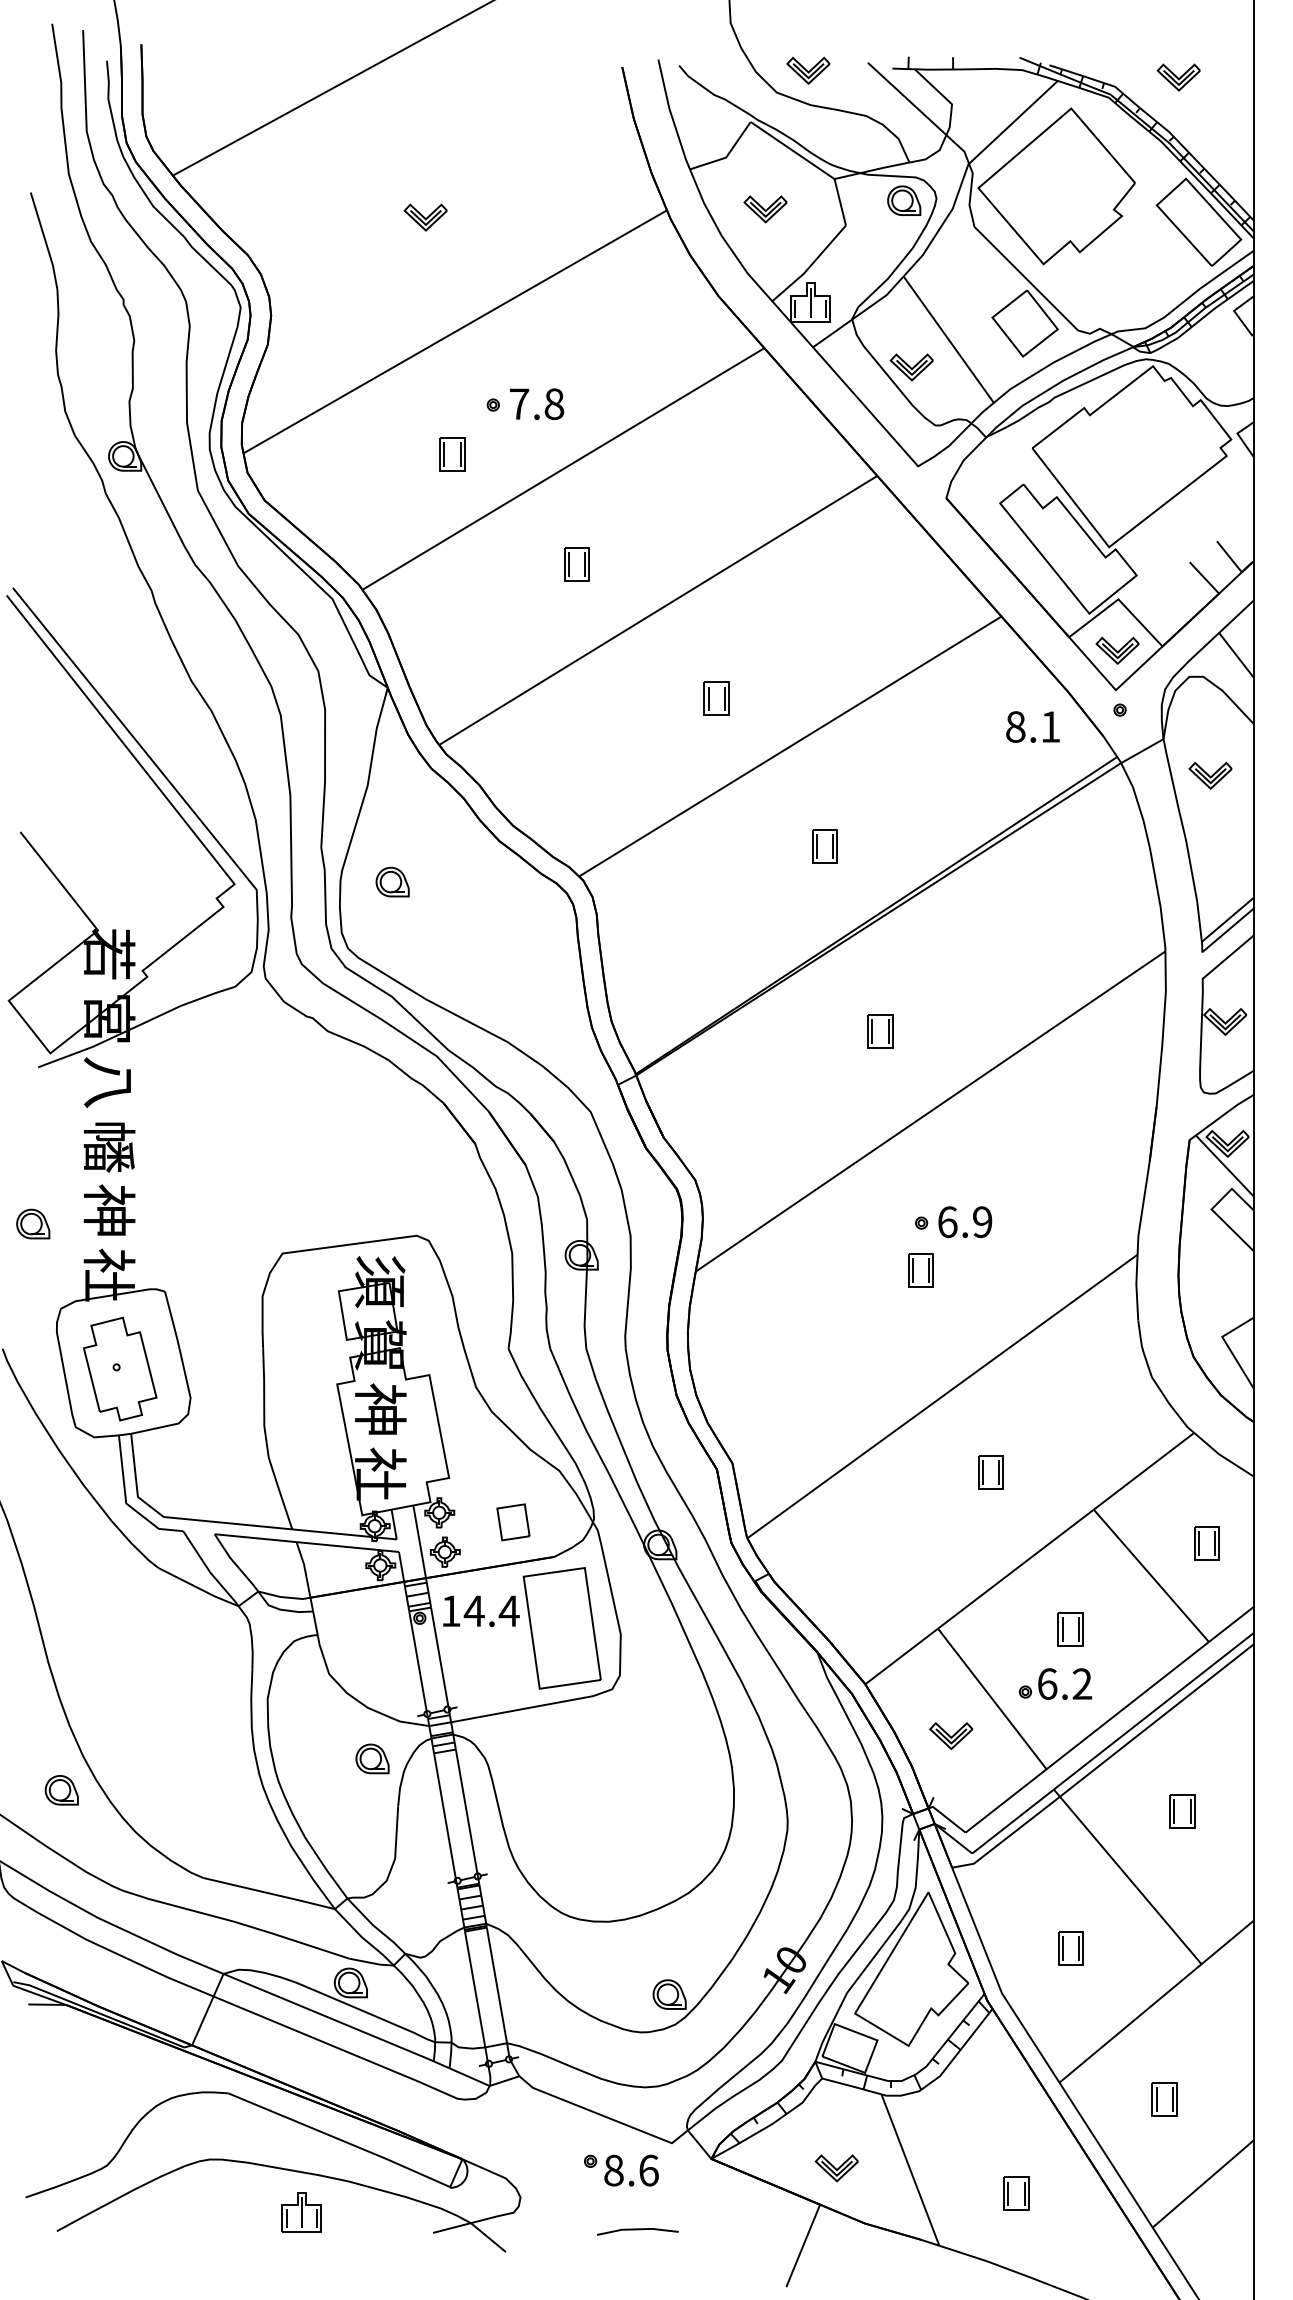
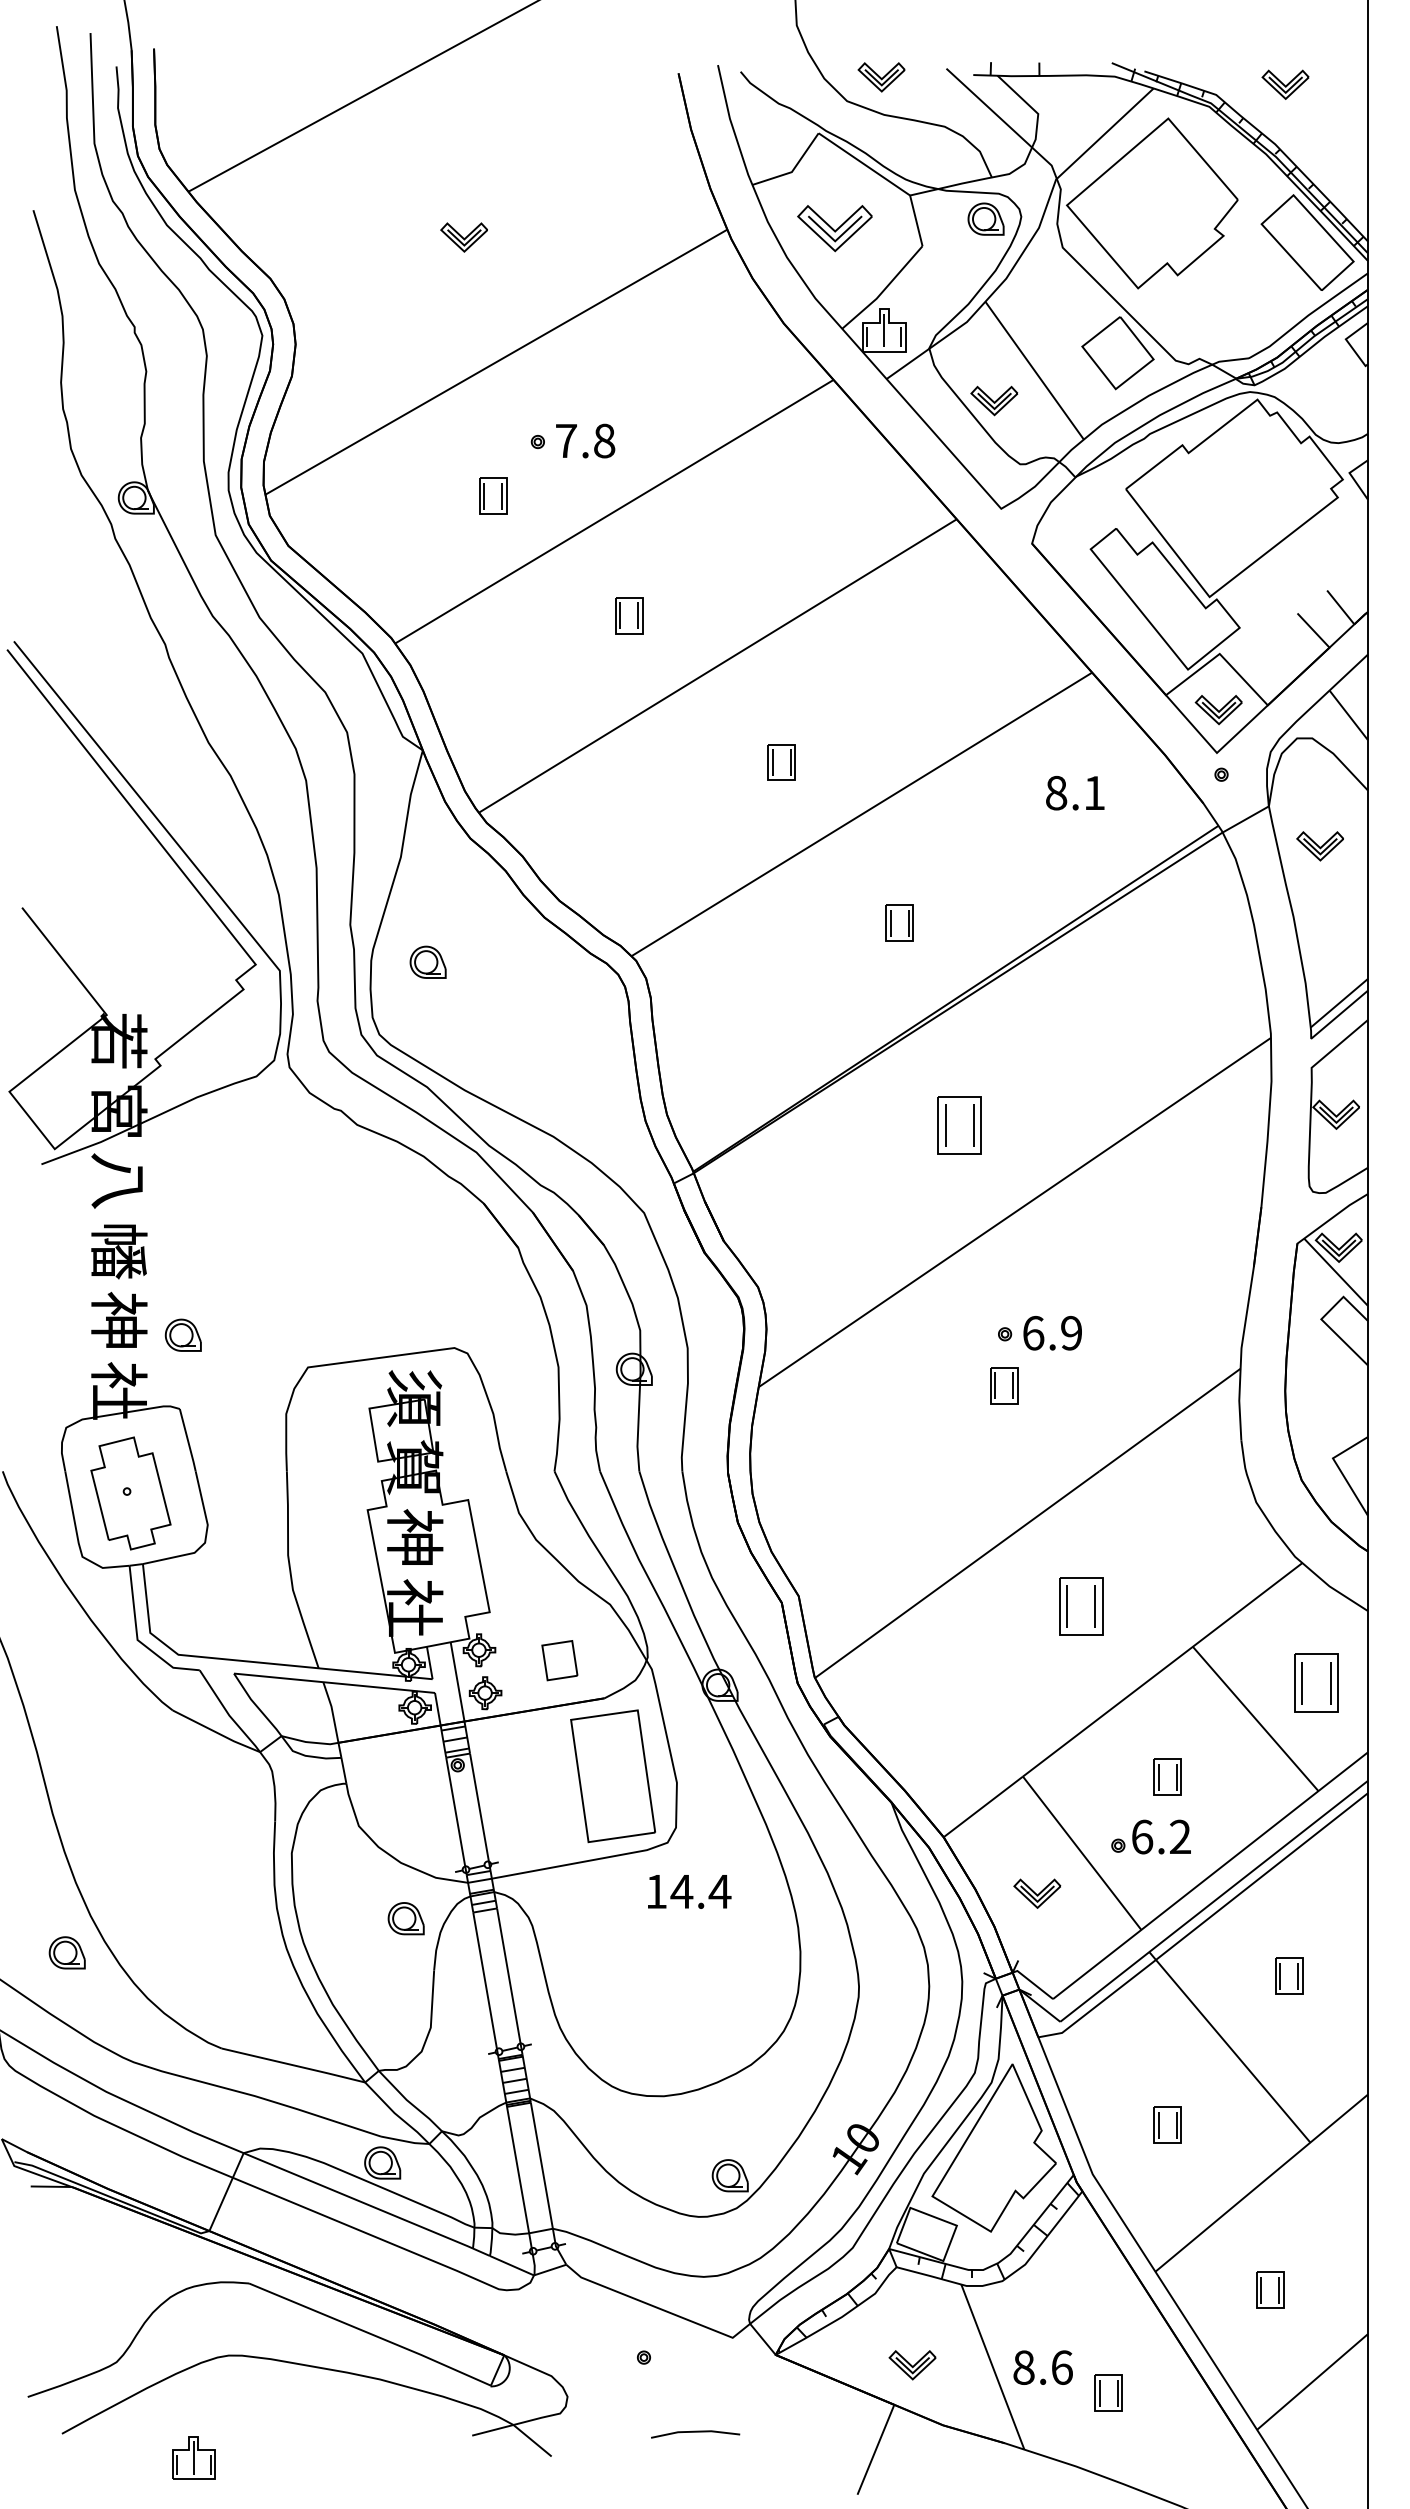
part: (765, 209) -> (834, 228), size x1.6
text: (1032, 726) -> (1074, 792), moved
part: (880, 1031) -> (960, 1125), size x1.6
part: (33, 1223) -> (183, 1334), moved
part: (990, 1472) -> (1080, 1606), size x1.6
part: (1206, 1543) -> (1315, 1683), size x1.6
text: (481, 1610) -> (689, 1890), moved
text: (631, 2170) -> (1043, 2367), moved
part: (301, 2212) -> (193, 2458), moved

